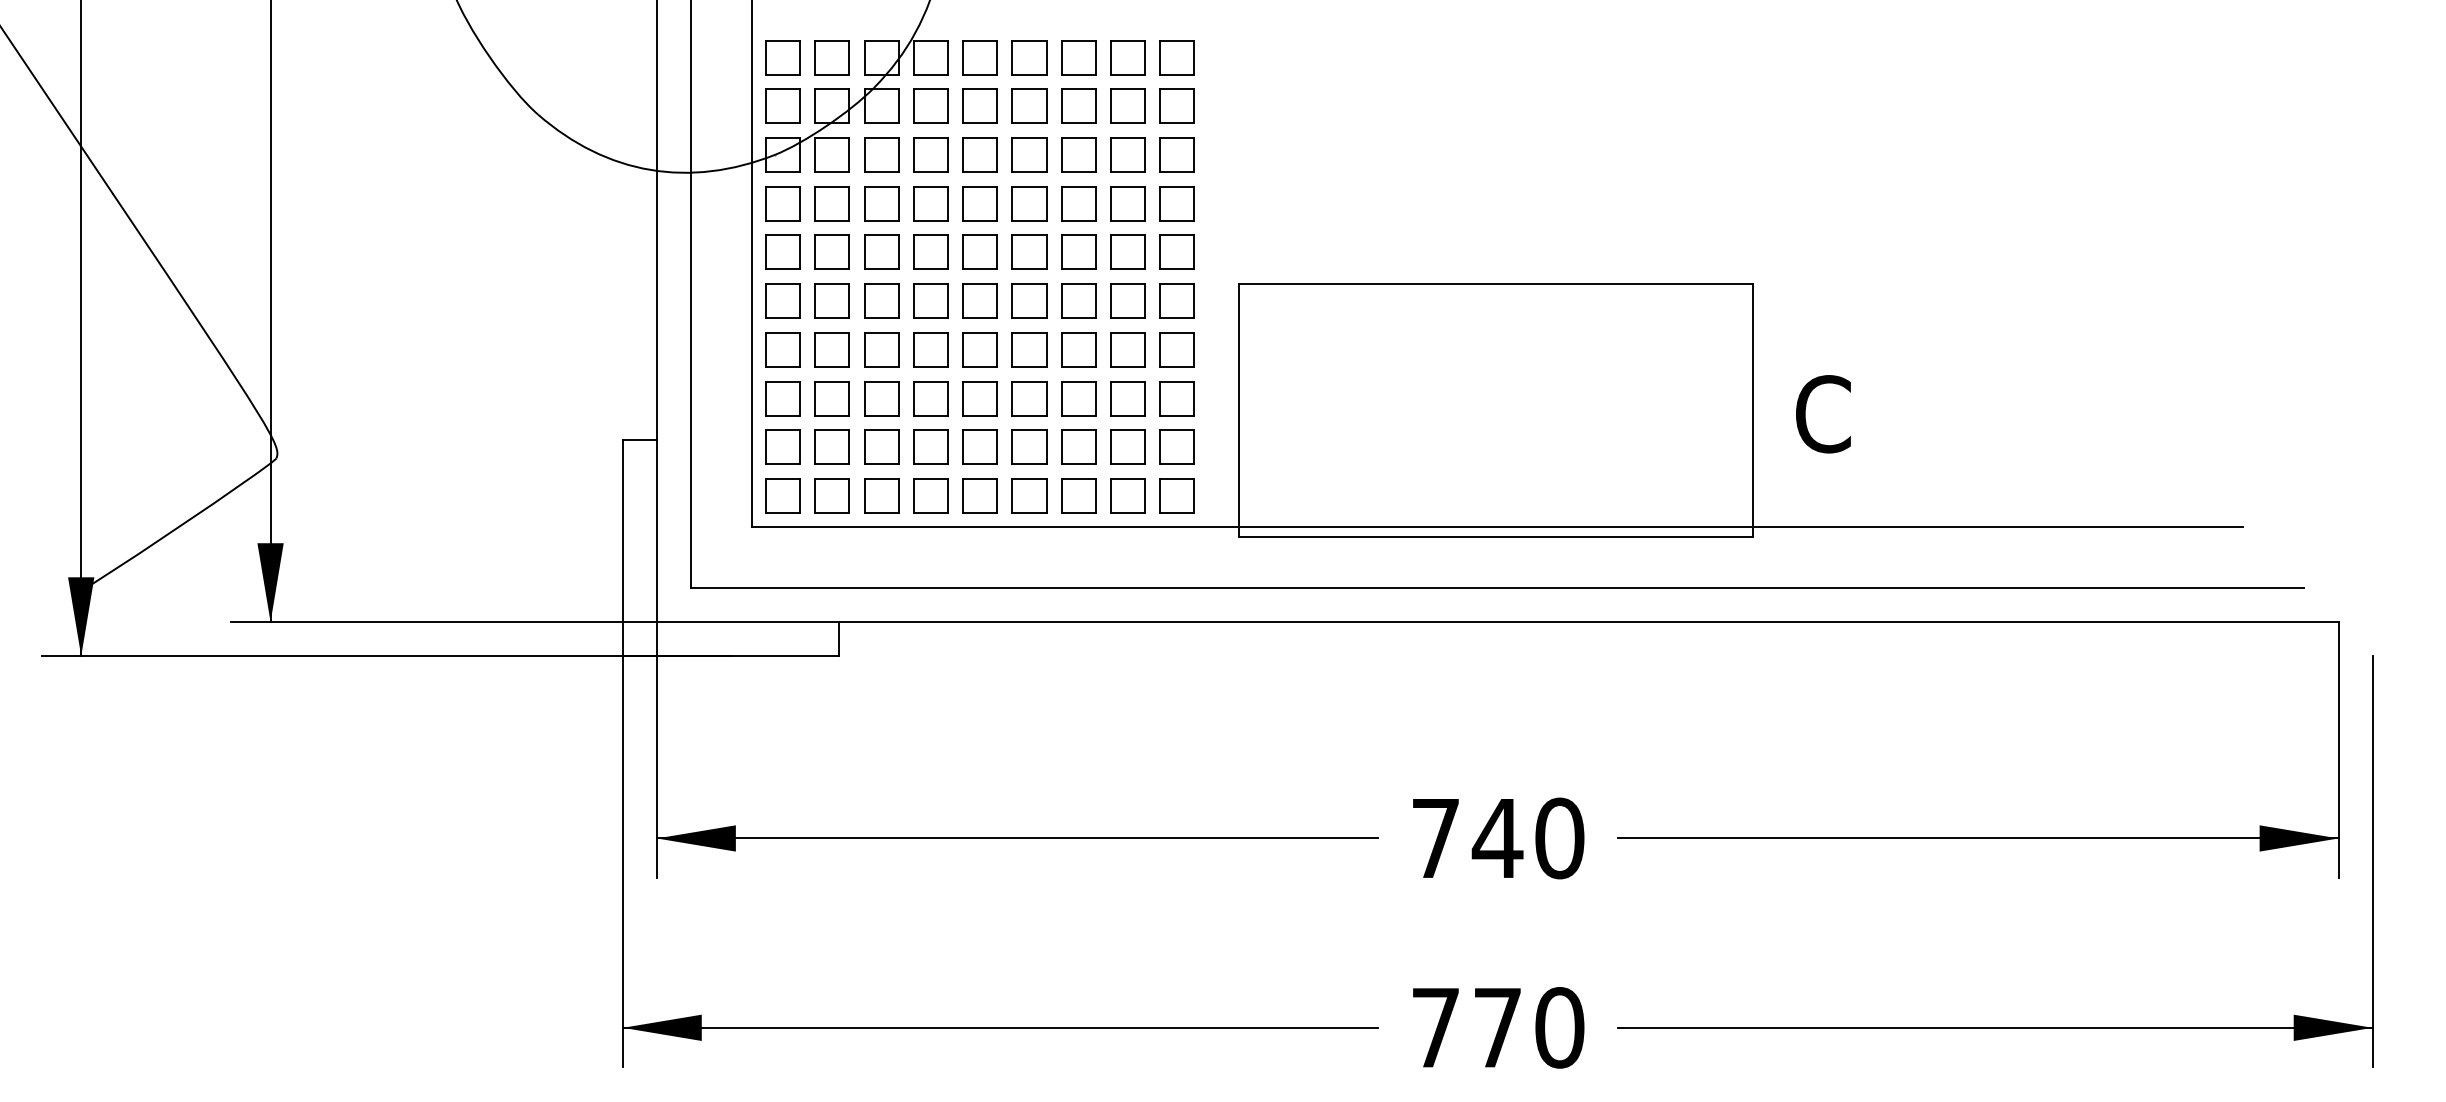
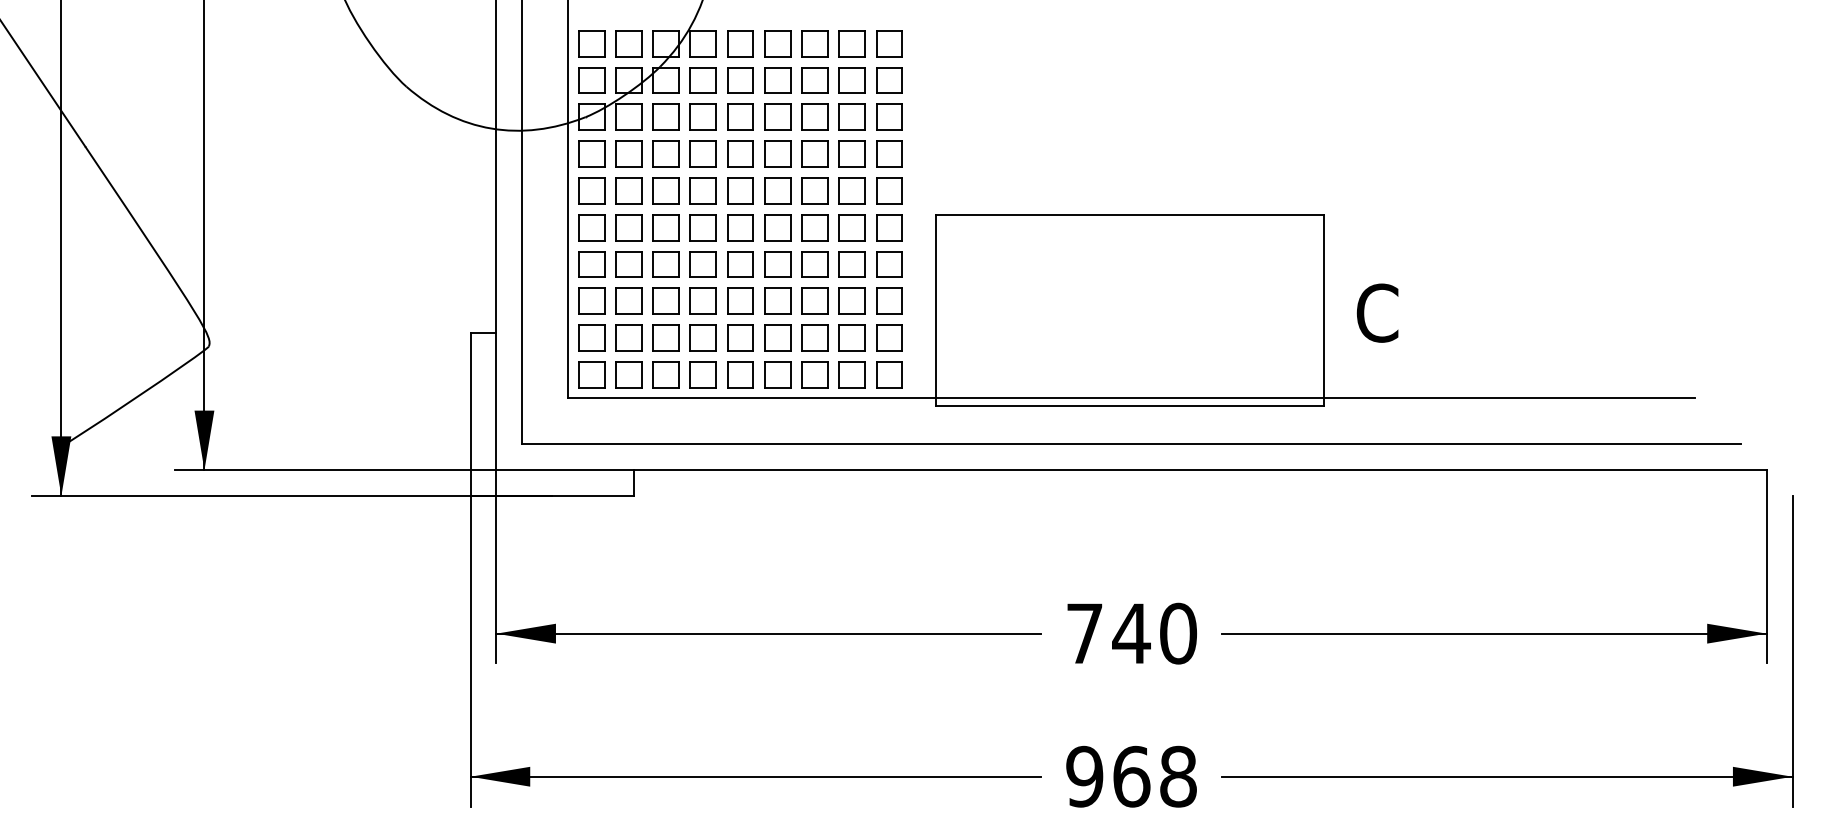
text: (1497, 1027) -> (1131, 776), 770 -> 968

